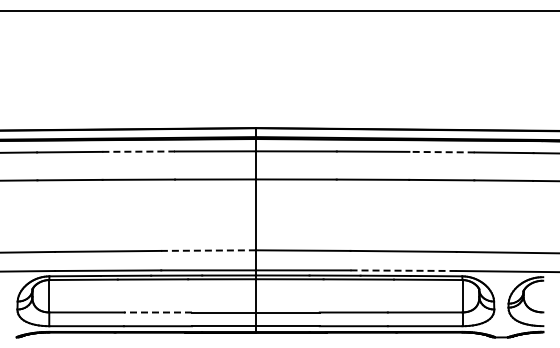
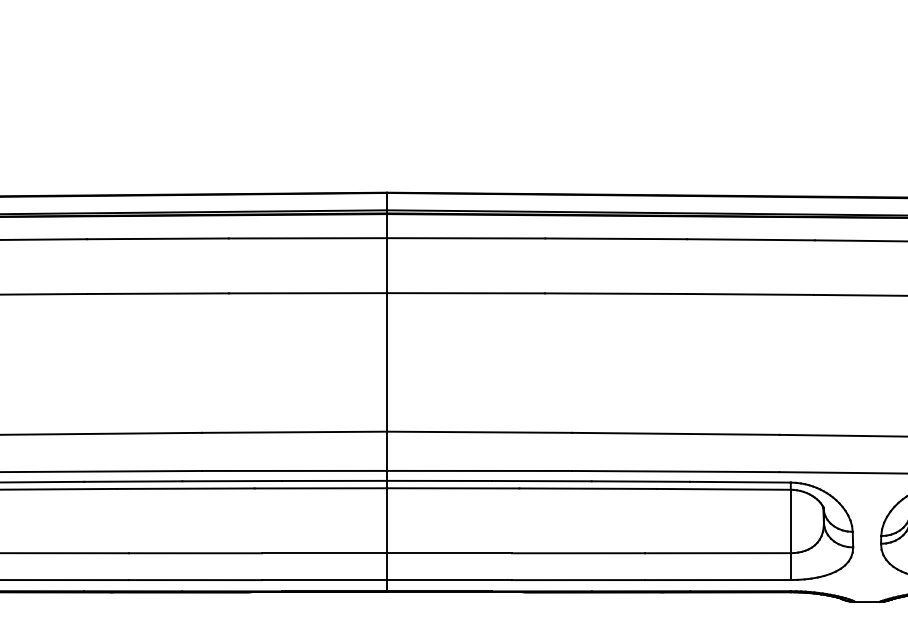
line: (139, 151) -> (159, 238), dashed -> solid
line: (442, 152) -> (751, 240), dashed -> solid
line: (208, 250) -> (294, 432), dashed -> solid
line: (404, 270) -> (677, 471), dashed -> solid
line: (157, 312) -> (194, 553), dashed -> solid

